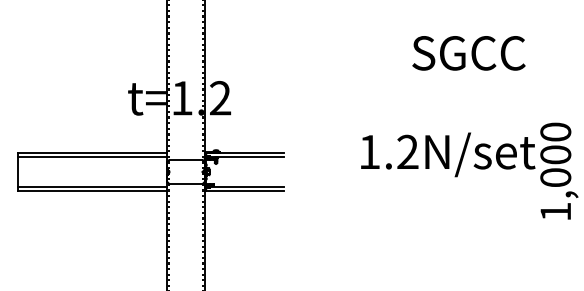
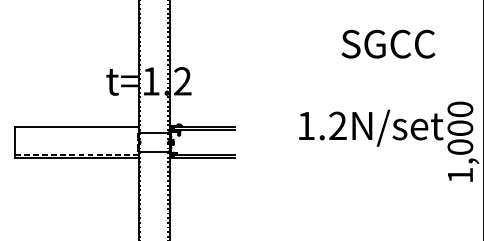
line: (92, 157) -> (76, 130), removed
line: (92, 186) -> (76, 154), solid -> dashed

